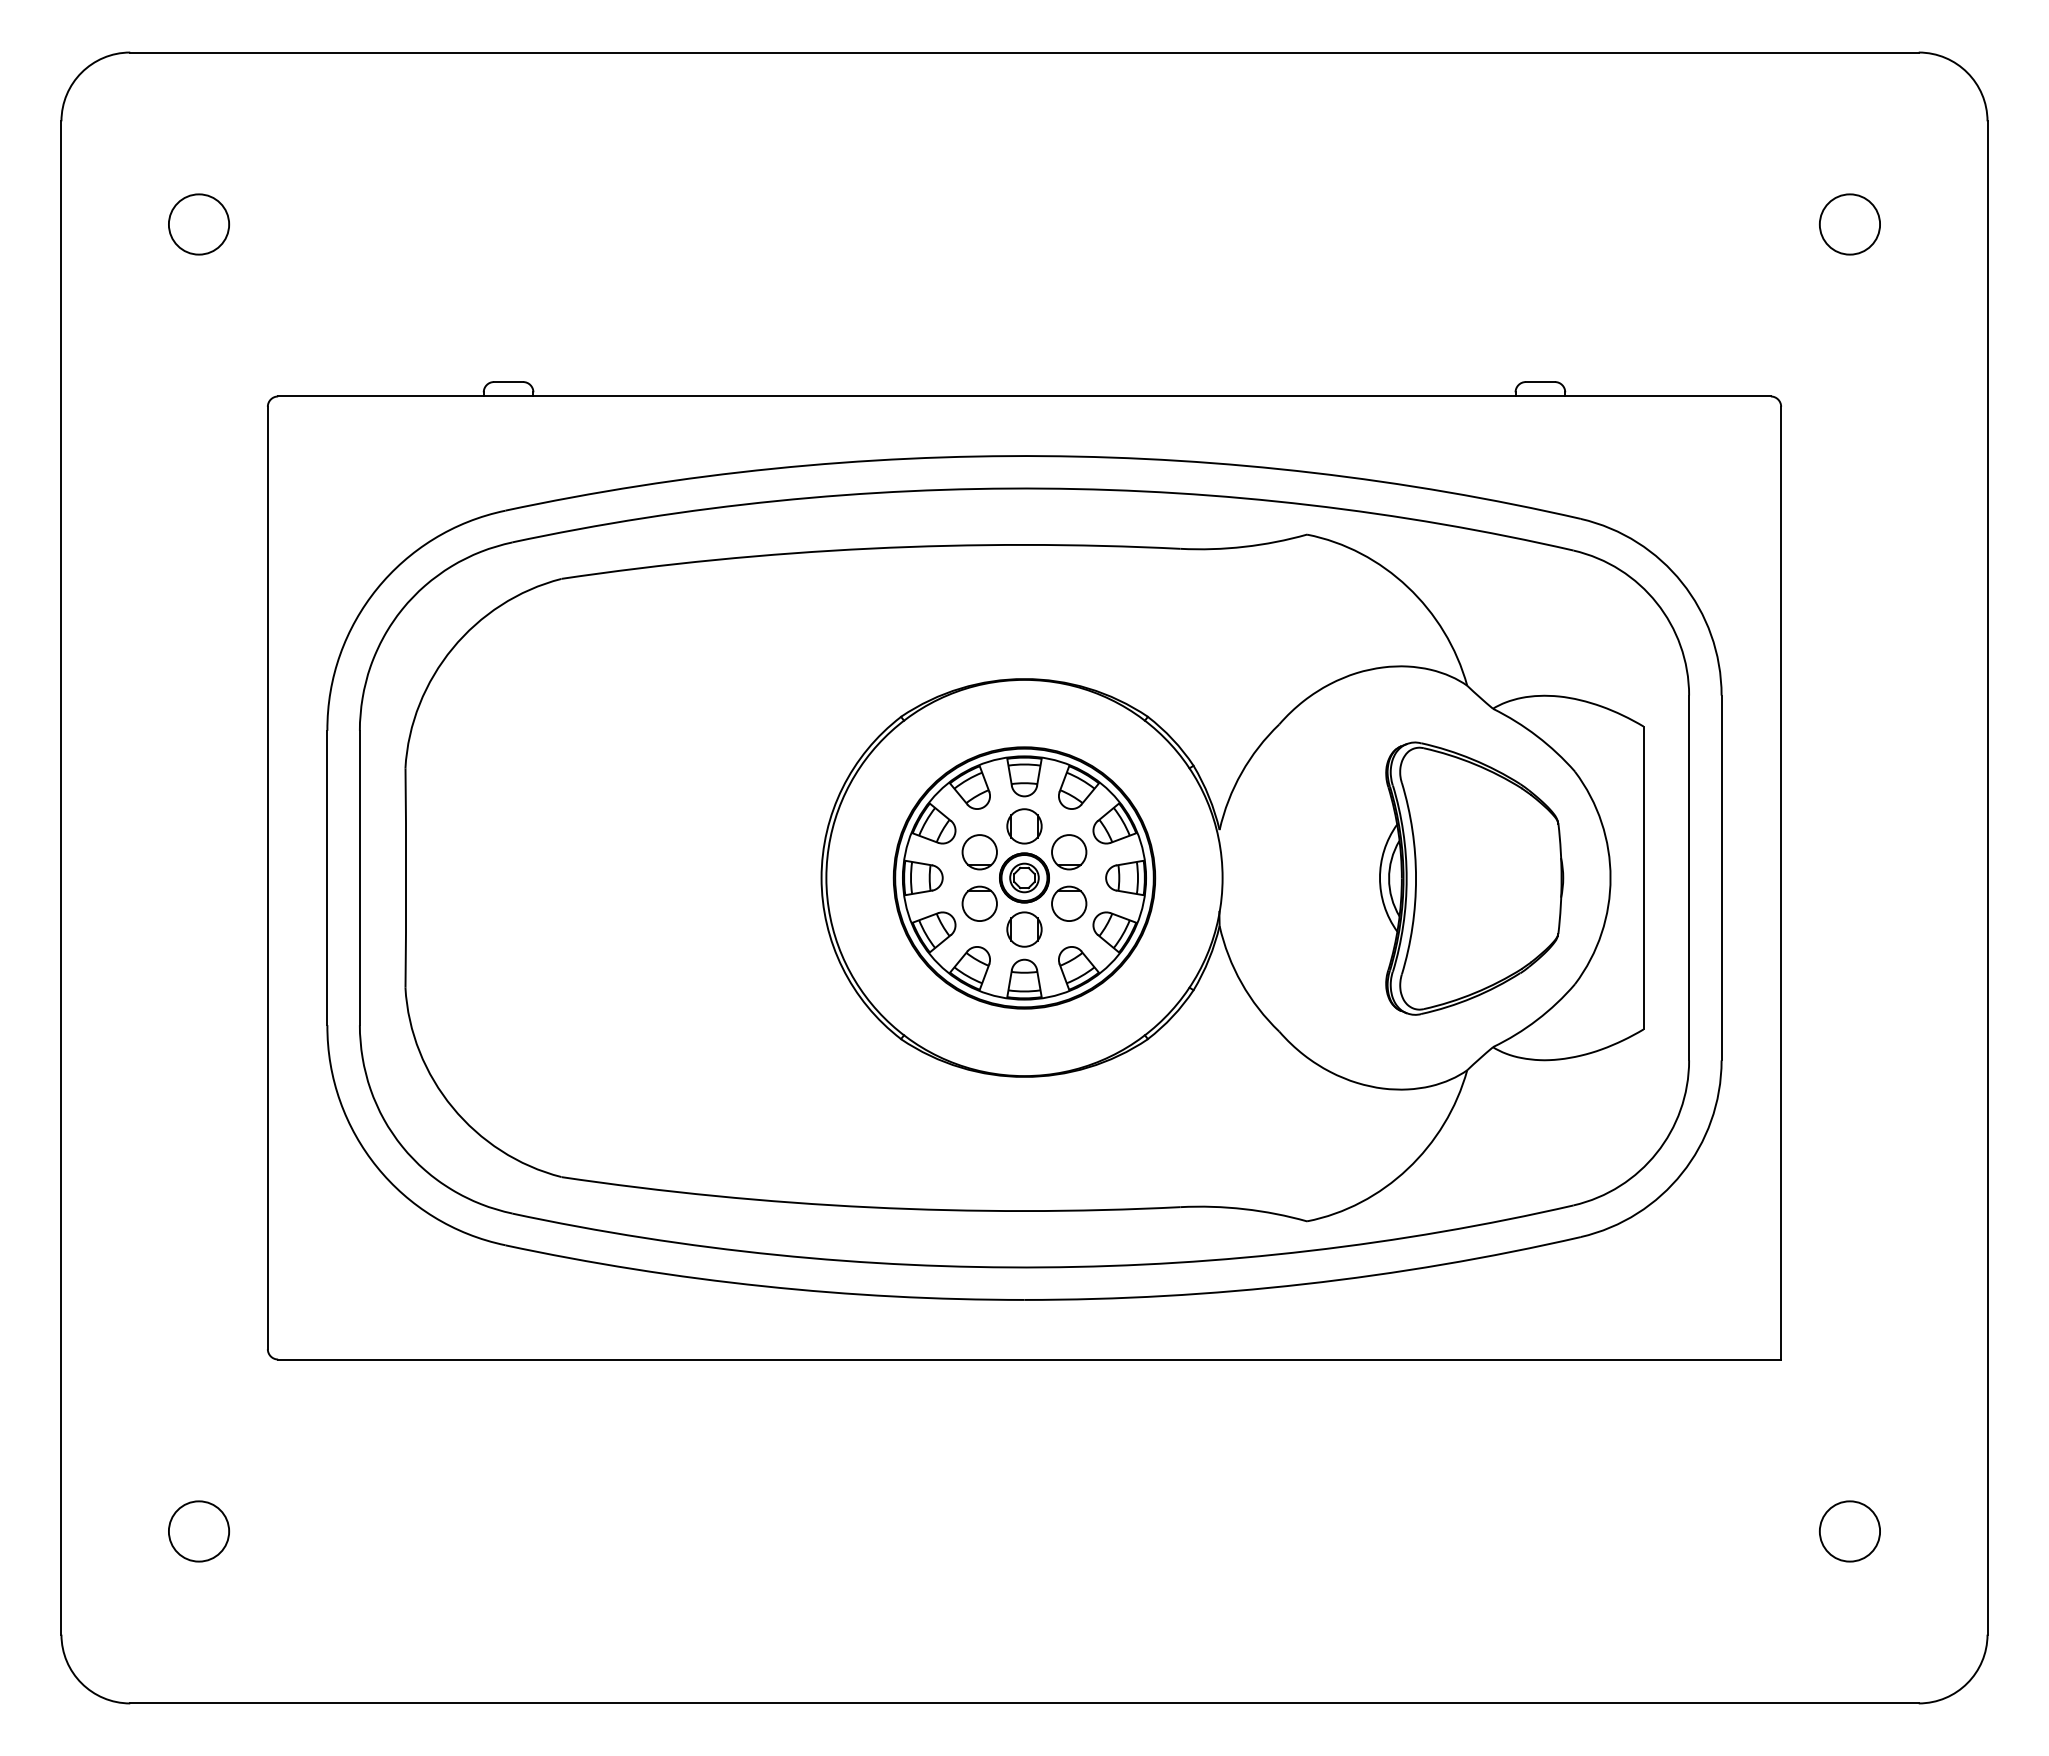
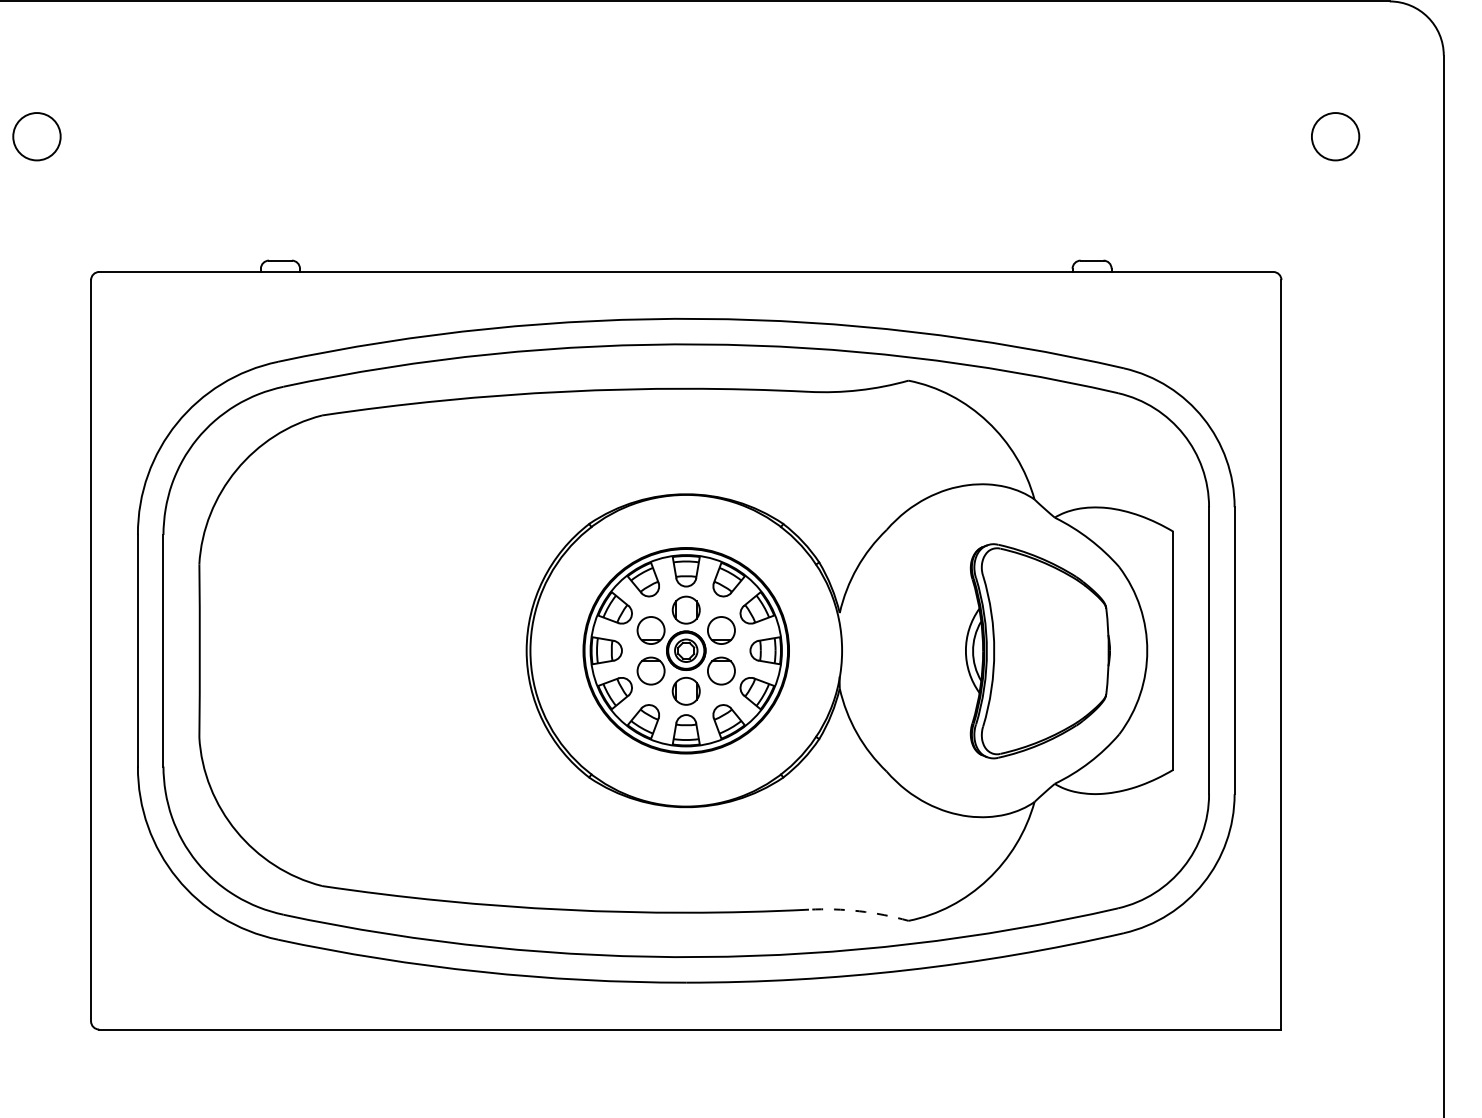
arc: (1244, 1209) -> (859, 911), solid -> dashed

